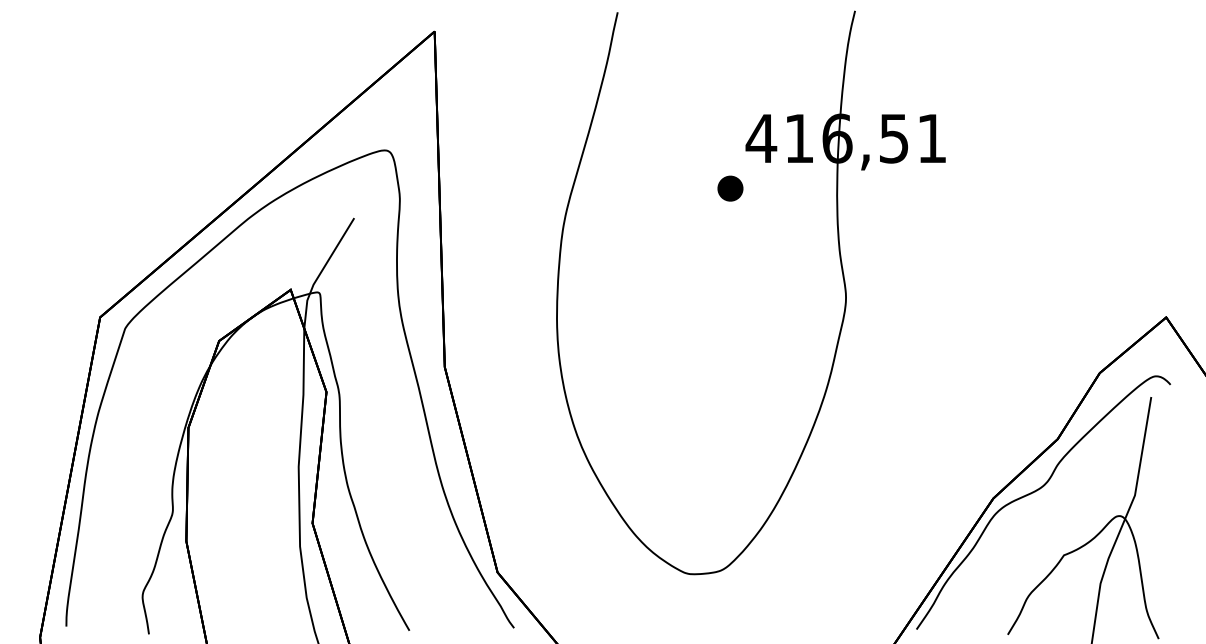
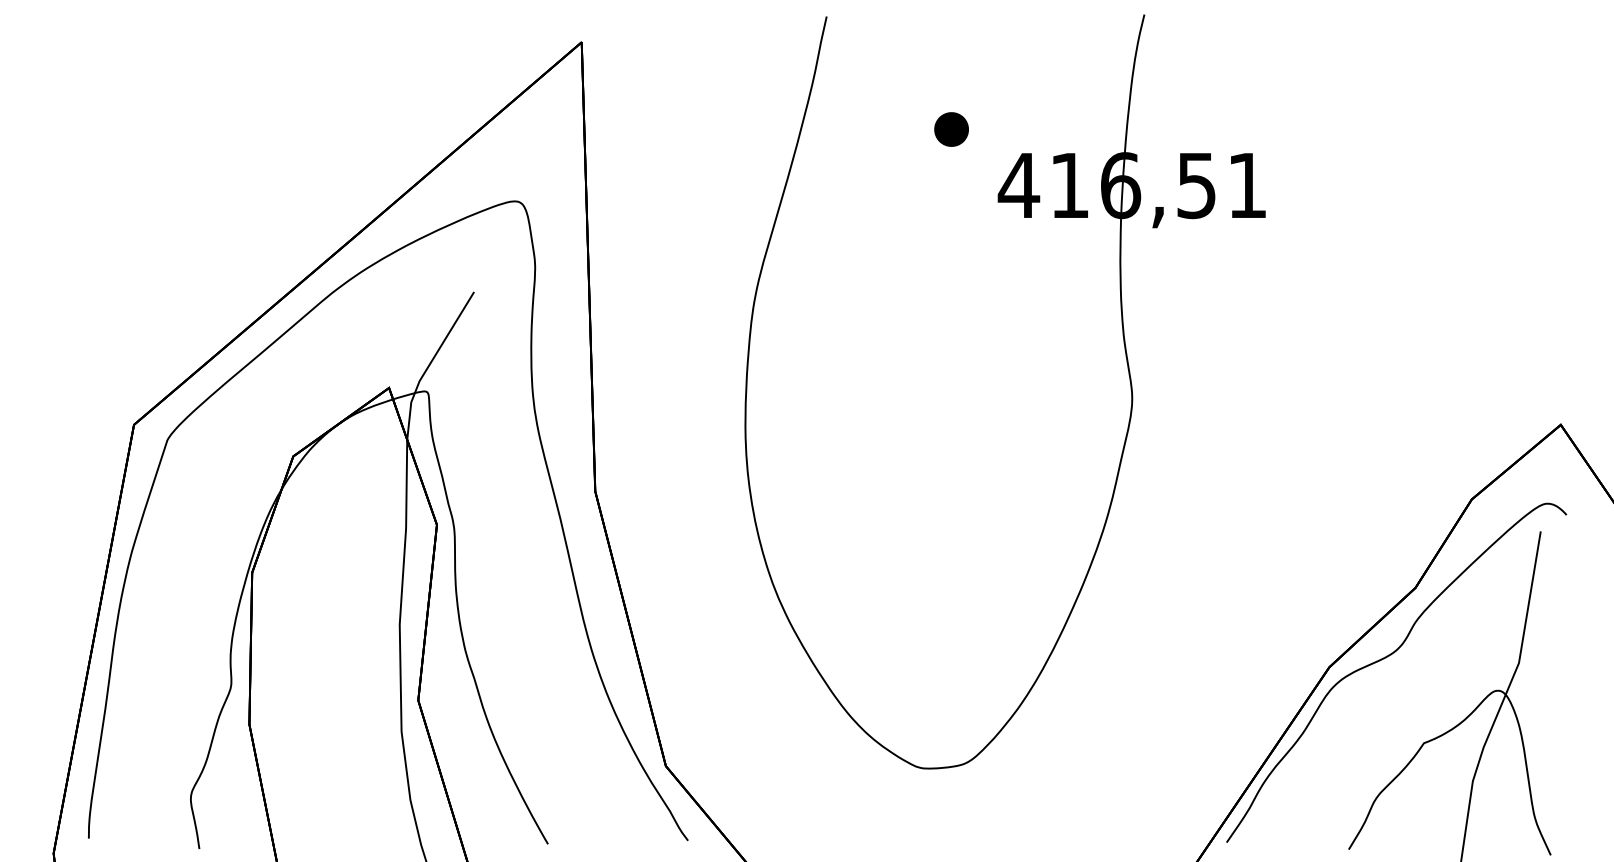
part: (730, 188) -> (951, 129), moved

